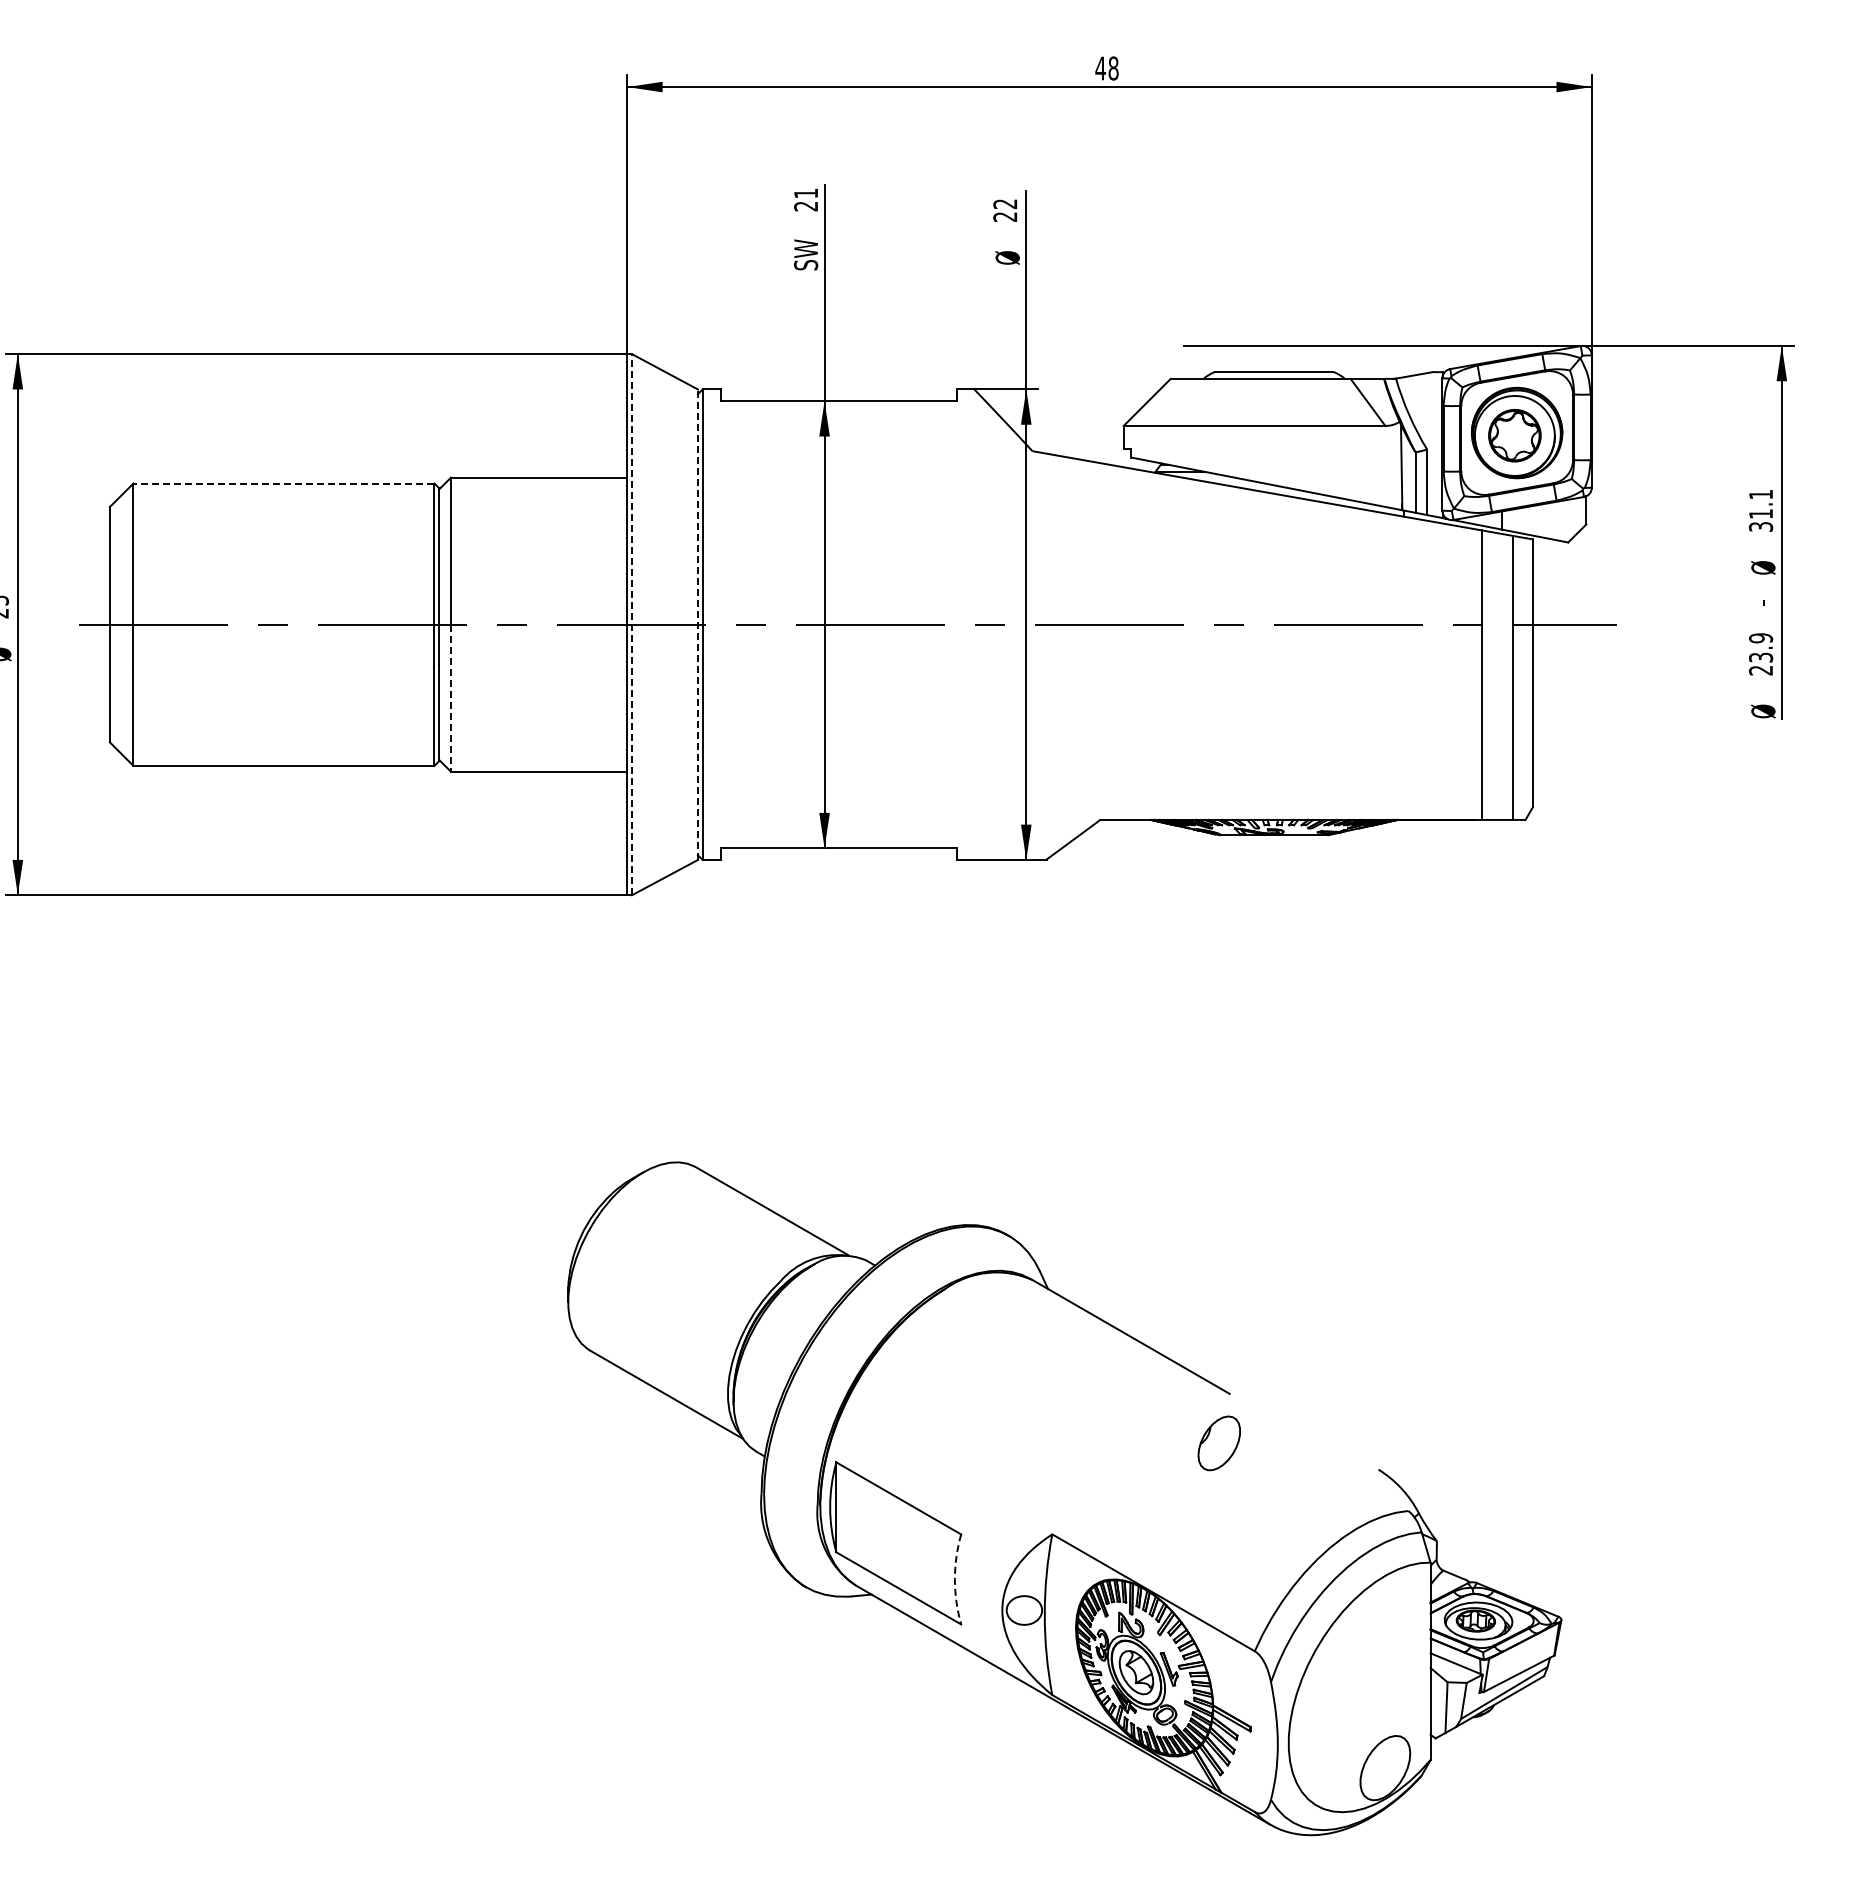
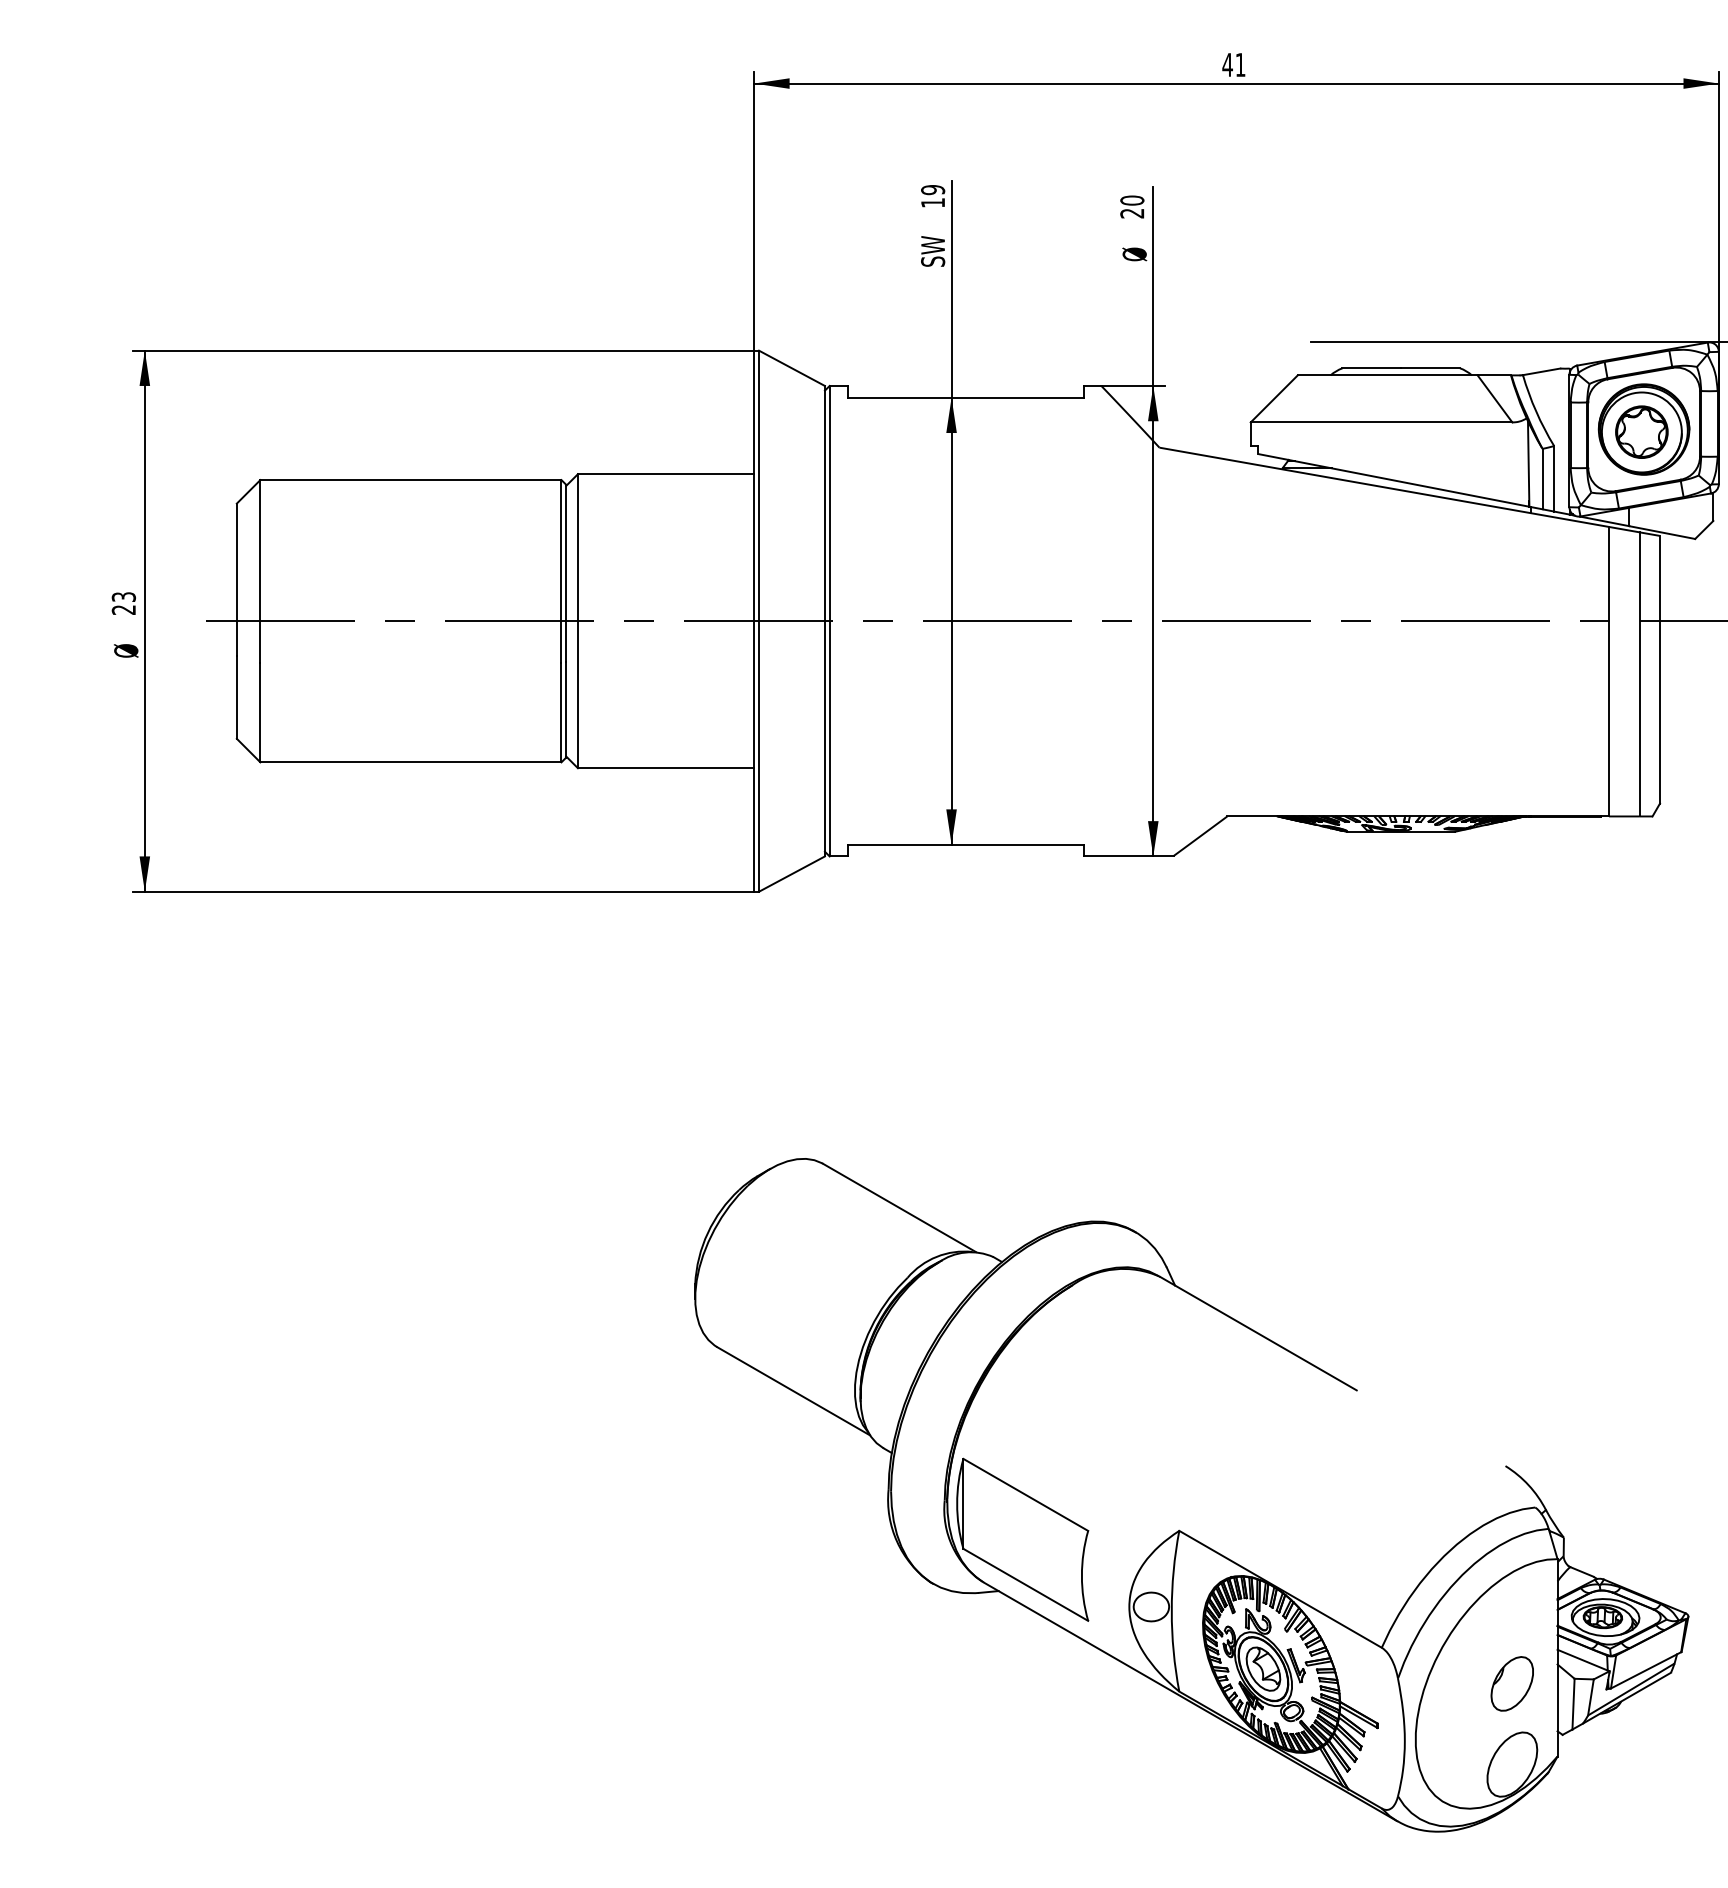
text: (1113, 68) -> (1240, 65), 48 -> 41
text: (806, 199) -> (933, 196), 21 -> 19
text: (1005, 204) -> (1132, 201), 22 -> 20
line: (283, 483) -> (410, 480), dashed -> solid
line: (632, 624) -> (759, 621), dashed -> solid
line: (697, 624) -> (824, 621), dashed -> solid
line: (450, 698) -> (577, 695), dashed -> solid
part: (1218, 1443) -> (1511, 1684), moved
arc: (954, 1579) -> (1081, 1576), dashed -> solid

